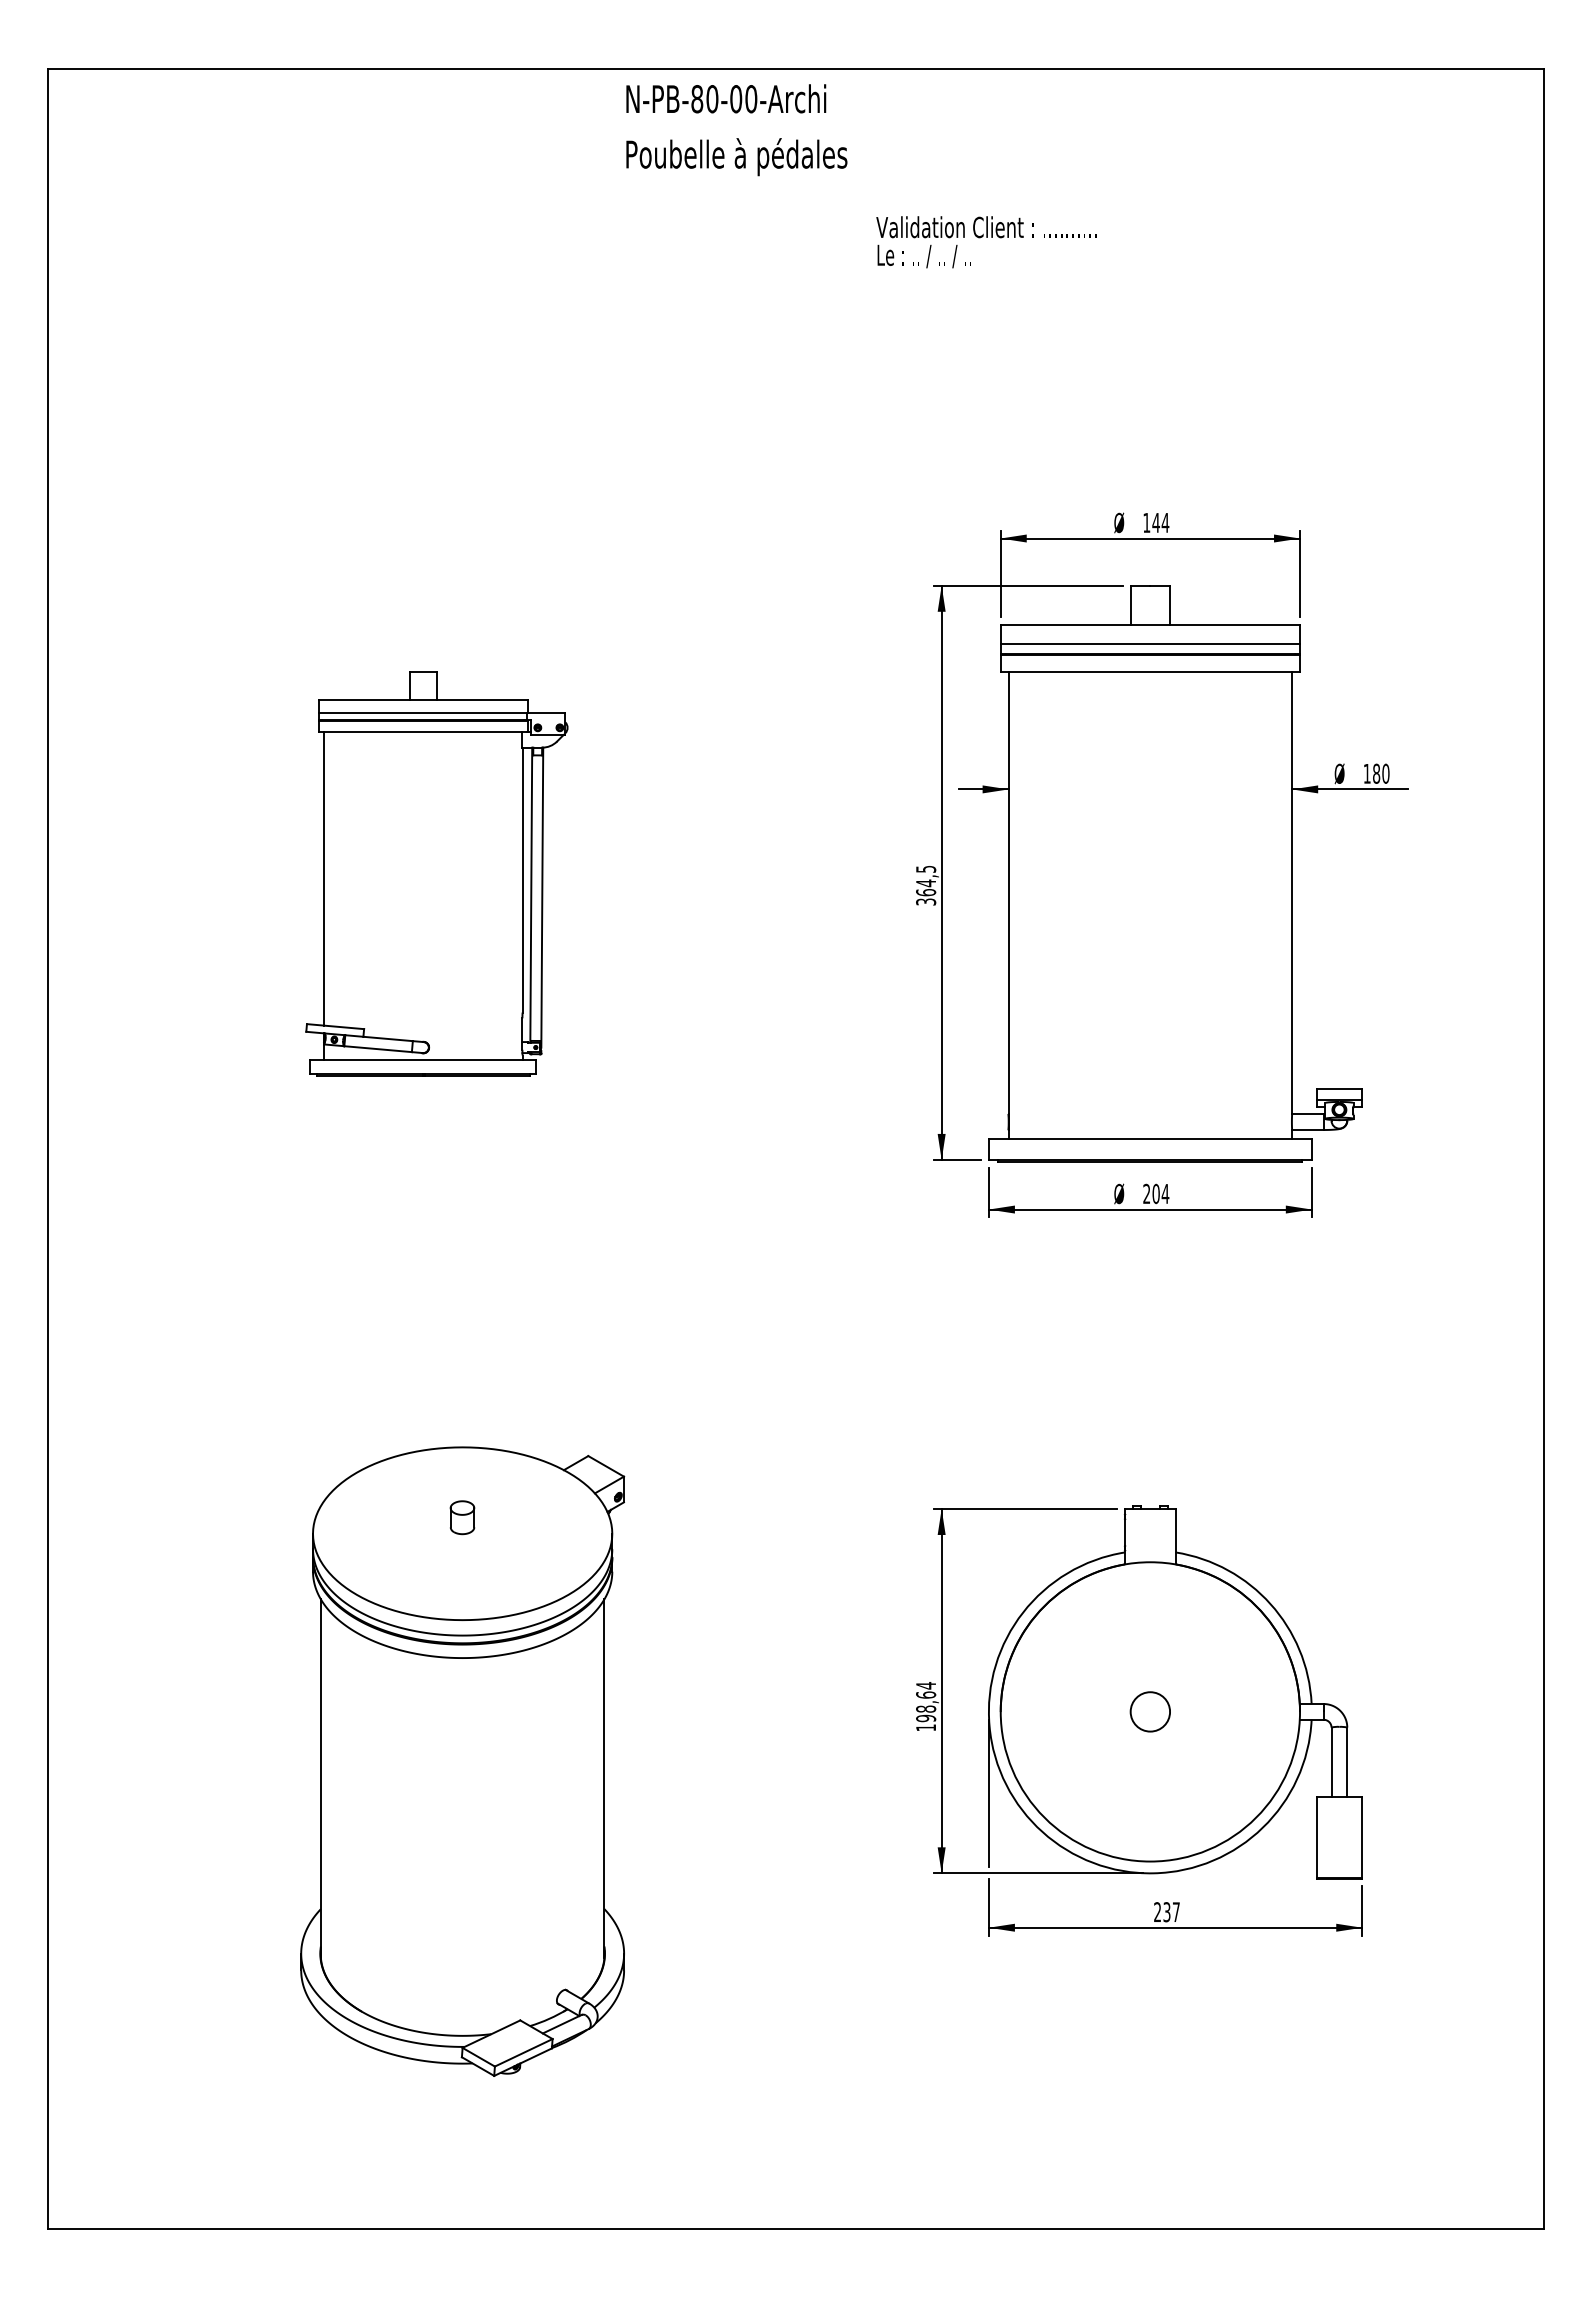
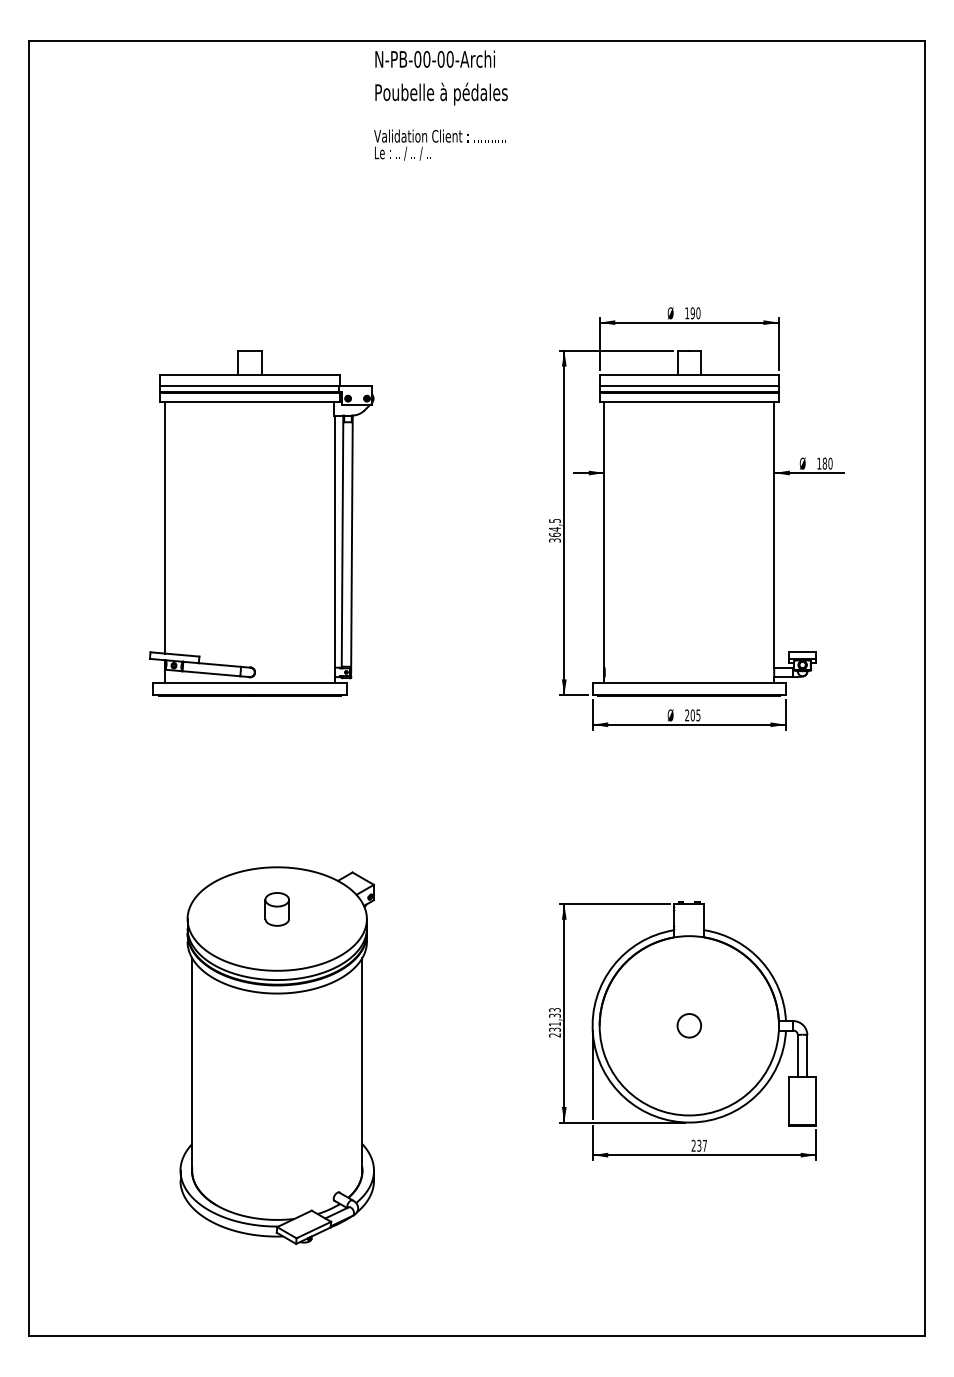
text: (696, 99) -> (417, 59), N-PB-80-00-Archi -> N-PB-00-00-Archi
text: (985, 241) -> (439, 144), moved
text: (1160, 523) -> (695, 313), 144 -> 190
part: (436, 873) -> (261, 523), size x1.43
text: (1165, 1194) -> (698, 715), 204 -> 205
part: (461, 1517) -> (276, 909), size x1.67
text: (925, 1706) -> (554, 1022), 198,64 -> 231,33

